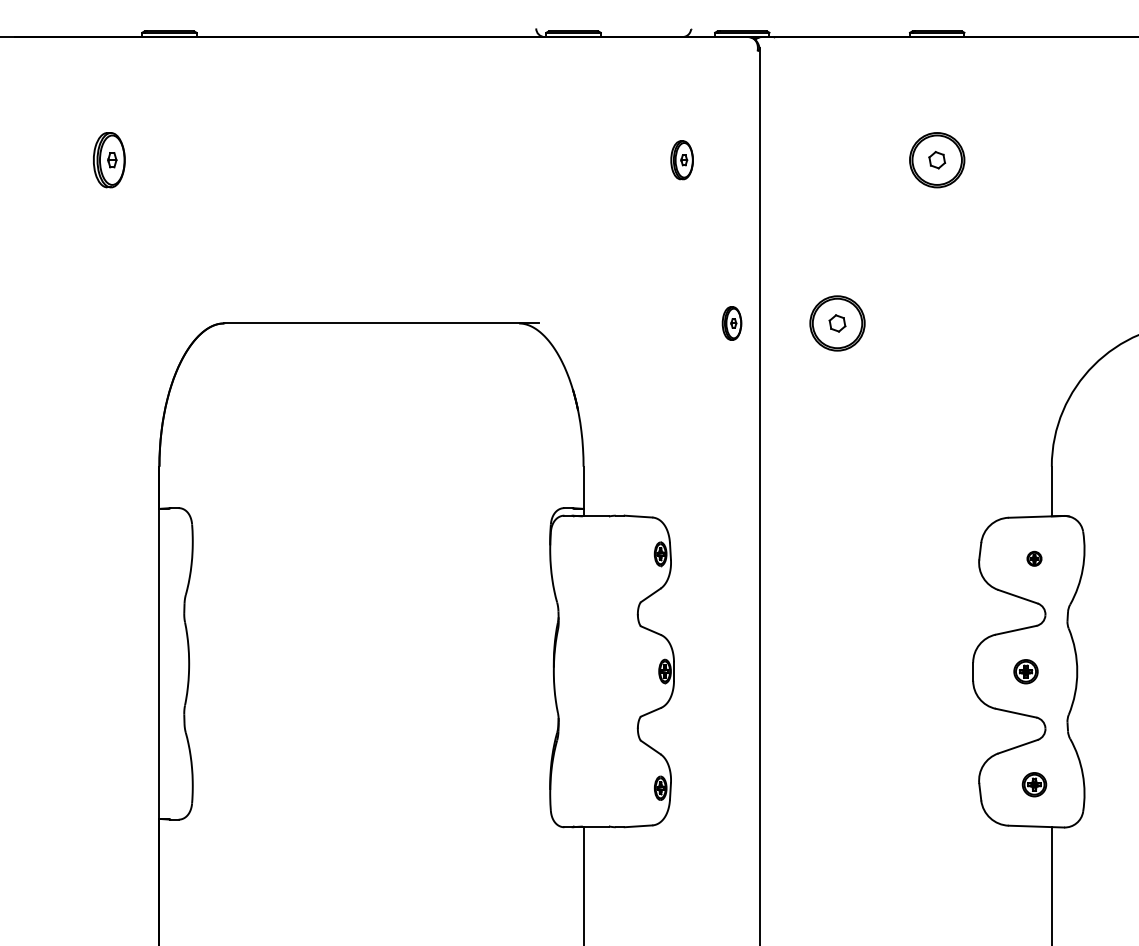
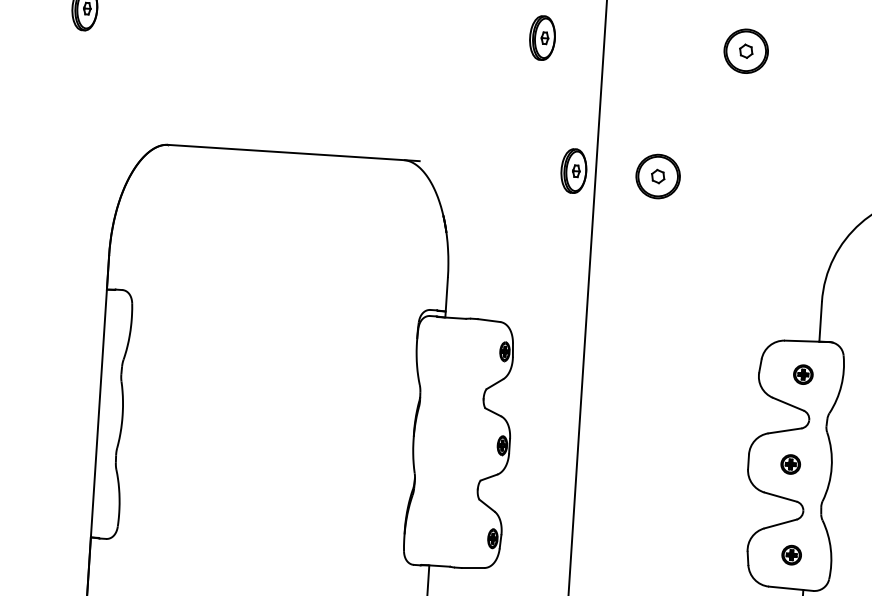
part: (681, 160) -> (541, 38), size x1.43
part: (731, 323) -> (573, 171), size x1.67
part: (1034, 558) -> (803, 374), size x1.67

